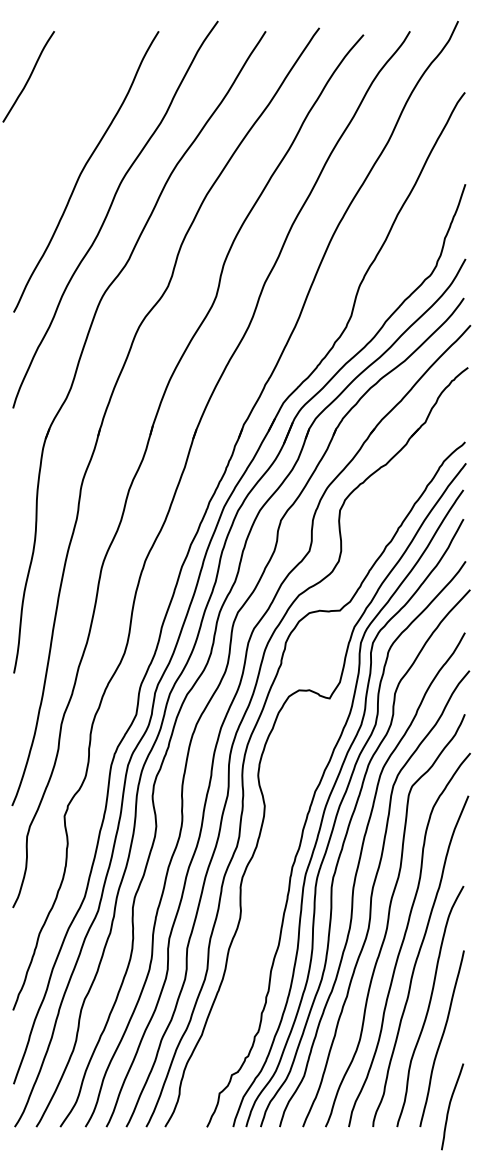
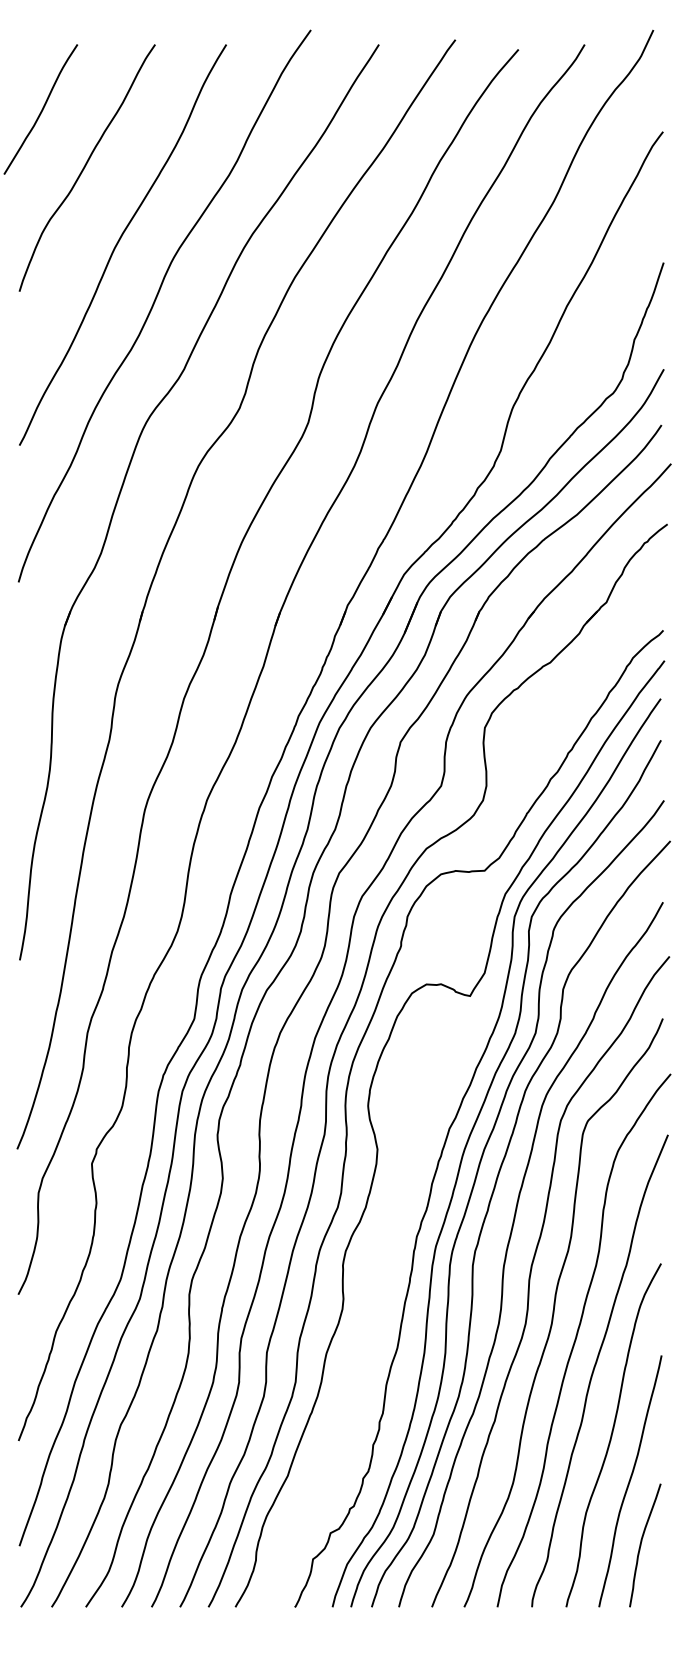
curve: (60, 117) -> (85, 167), added
curve: (449, 1106) -> (641, 1545), moved

